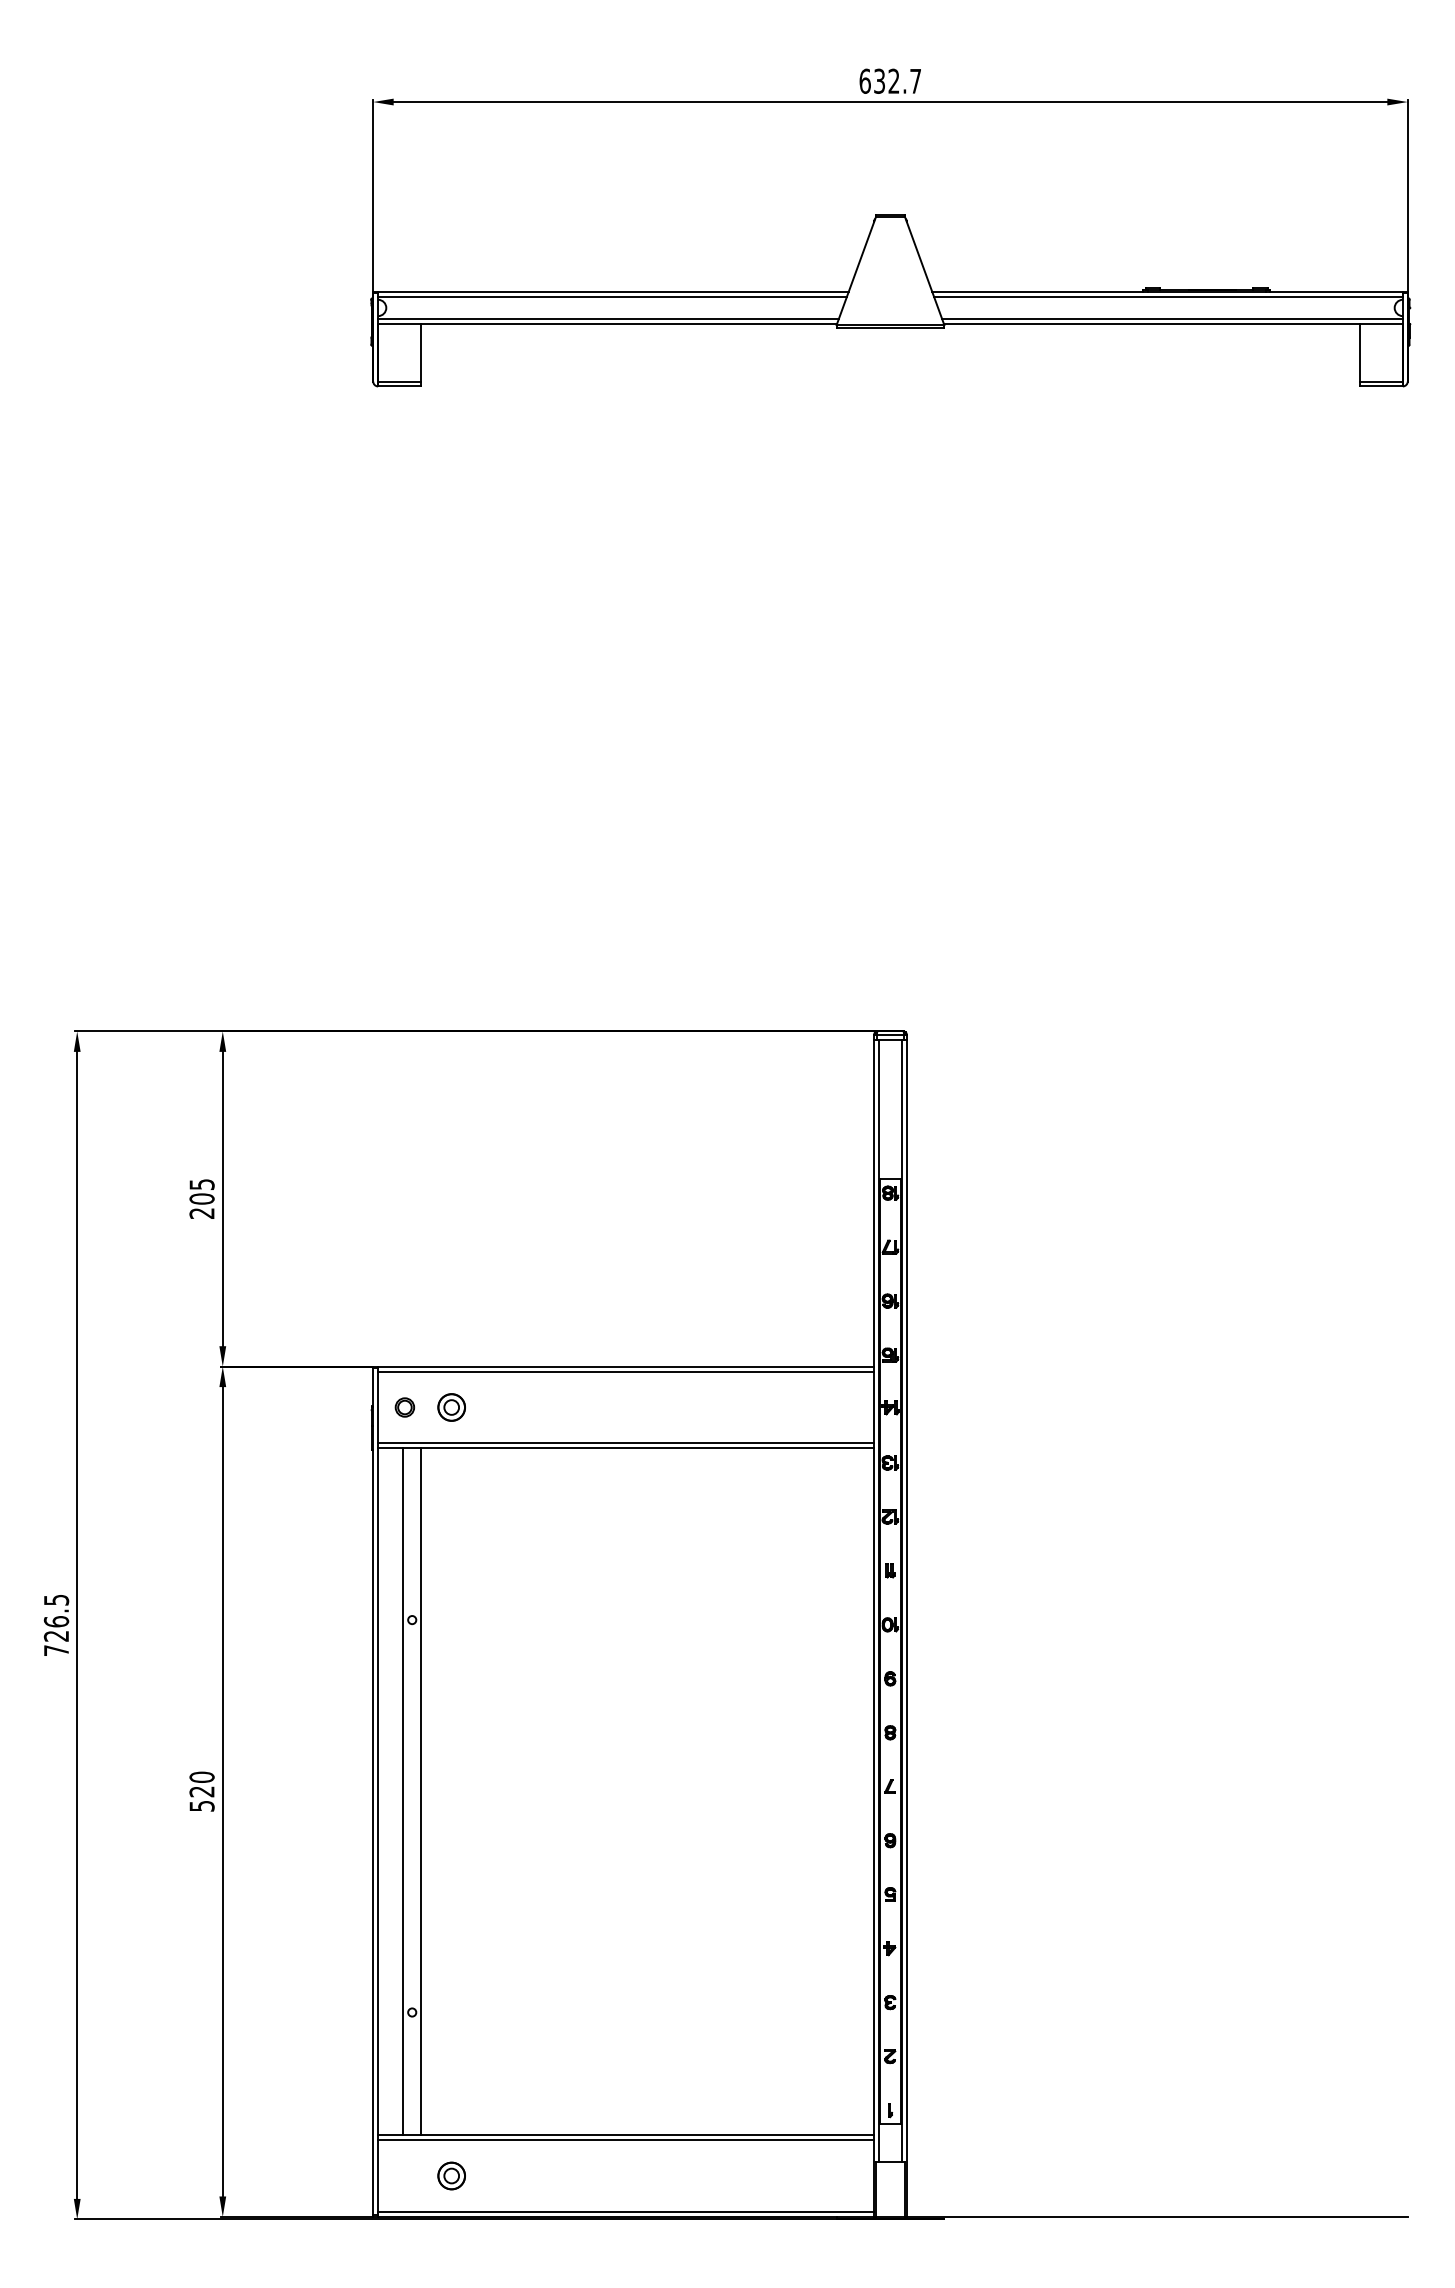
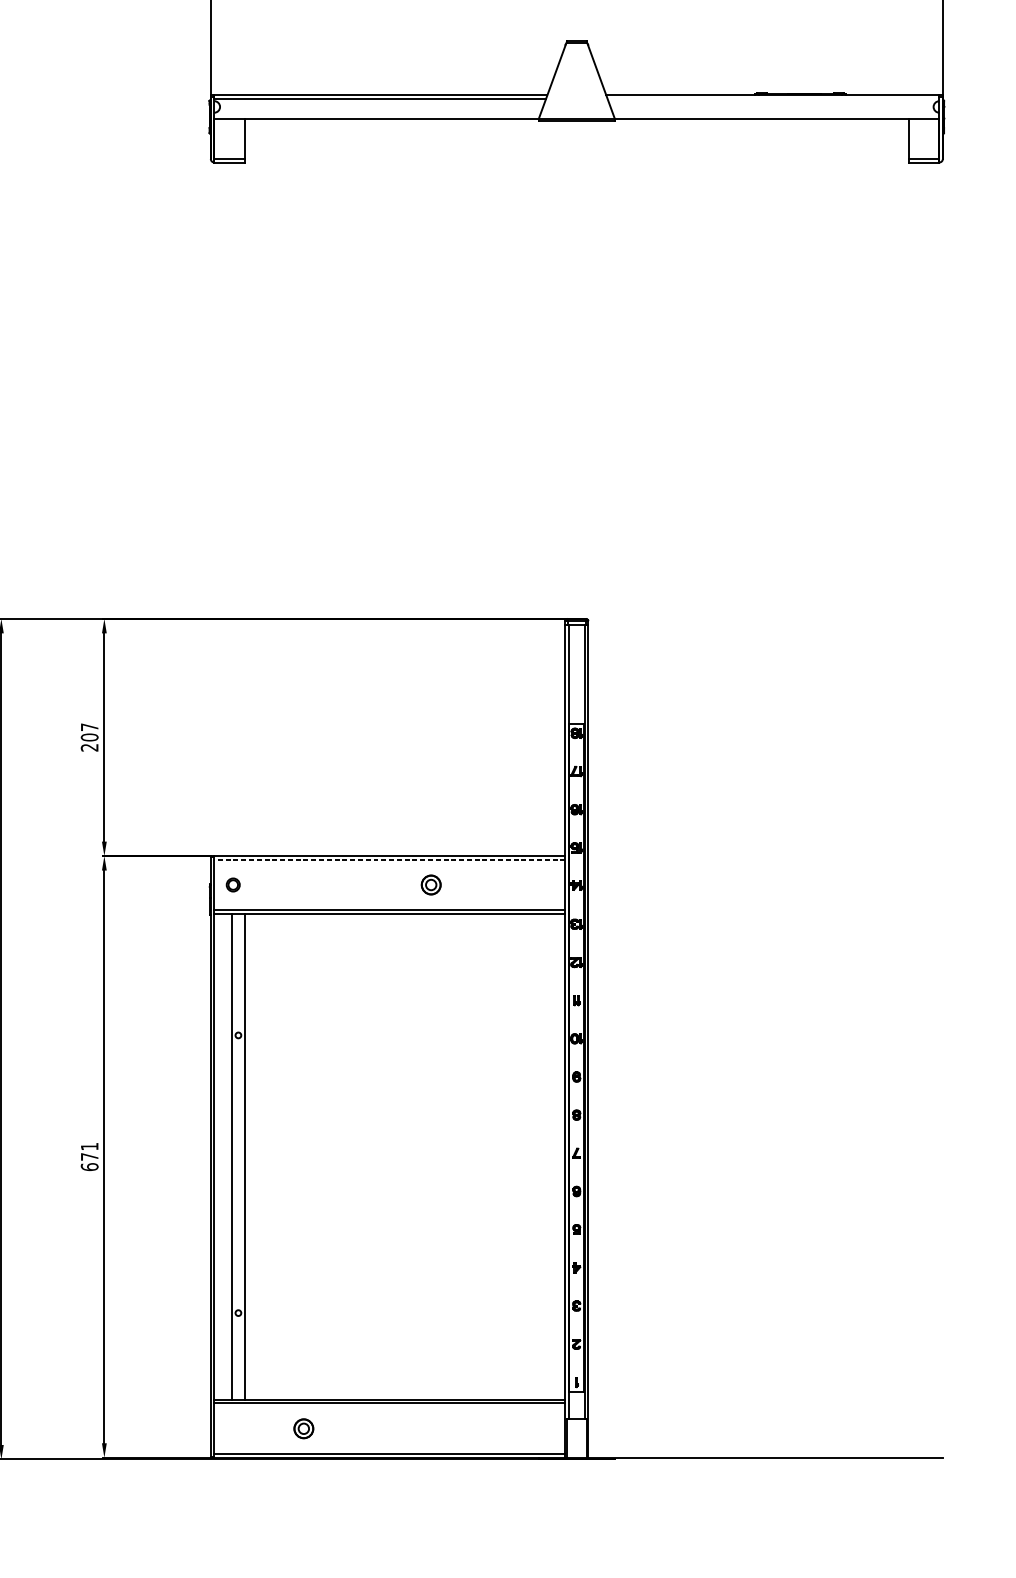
line: (1167, 296) -> (772, 98), removed
line: (608, 319) -> (377, 115), removed
line: (1172, 319) -> (776, 115), removed
text: (201, 1184) -> (89, 727), 205 -> 207
line: (625, 1371) -> (389, 859), solid -> dashed
part: (451, 1407) -> (431, 885), moved
text: (201, 1791) -> (89, 1156), 520 -> 671
part: (451, 2175) -> (303, 1428), moved

